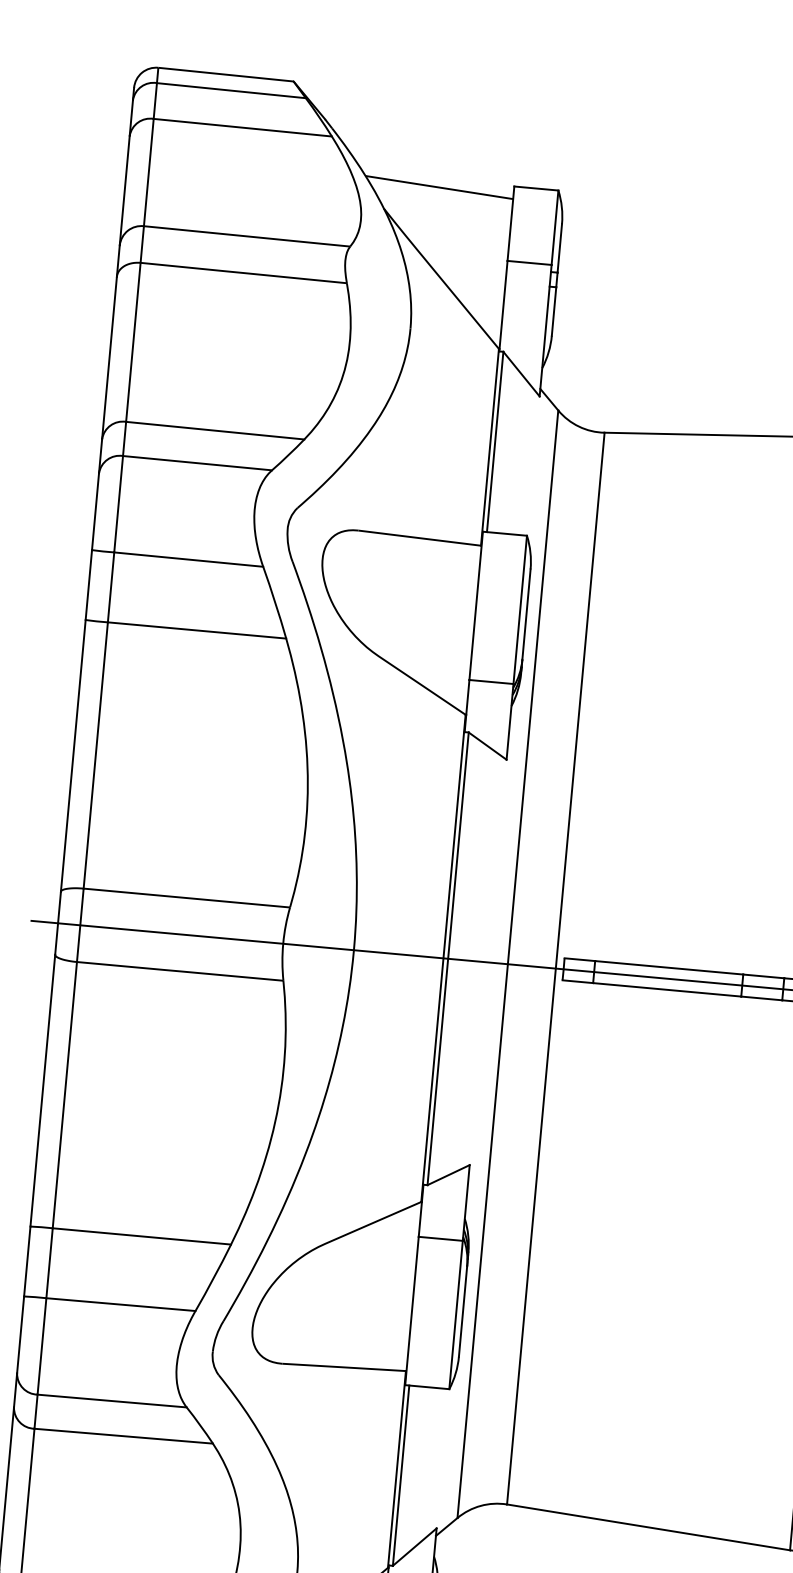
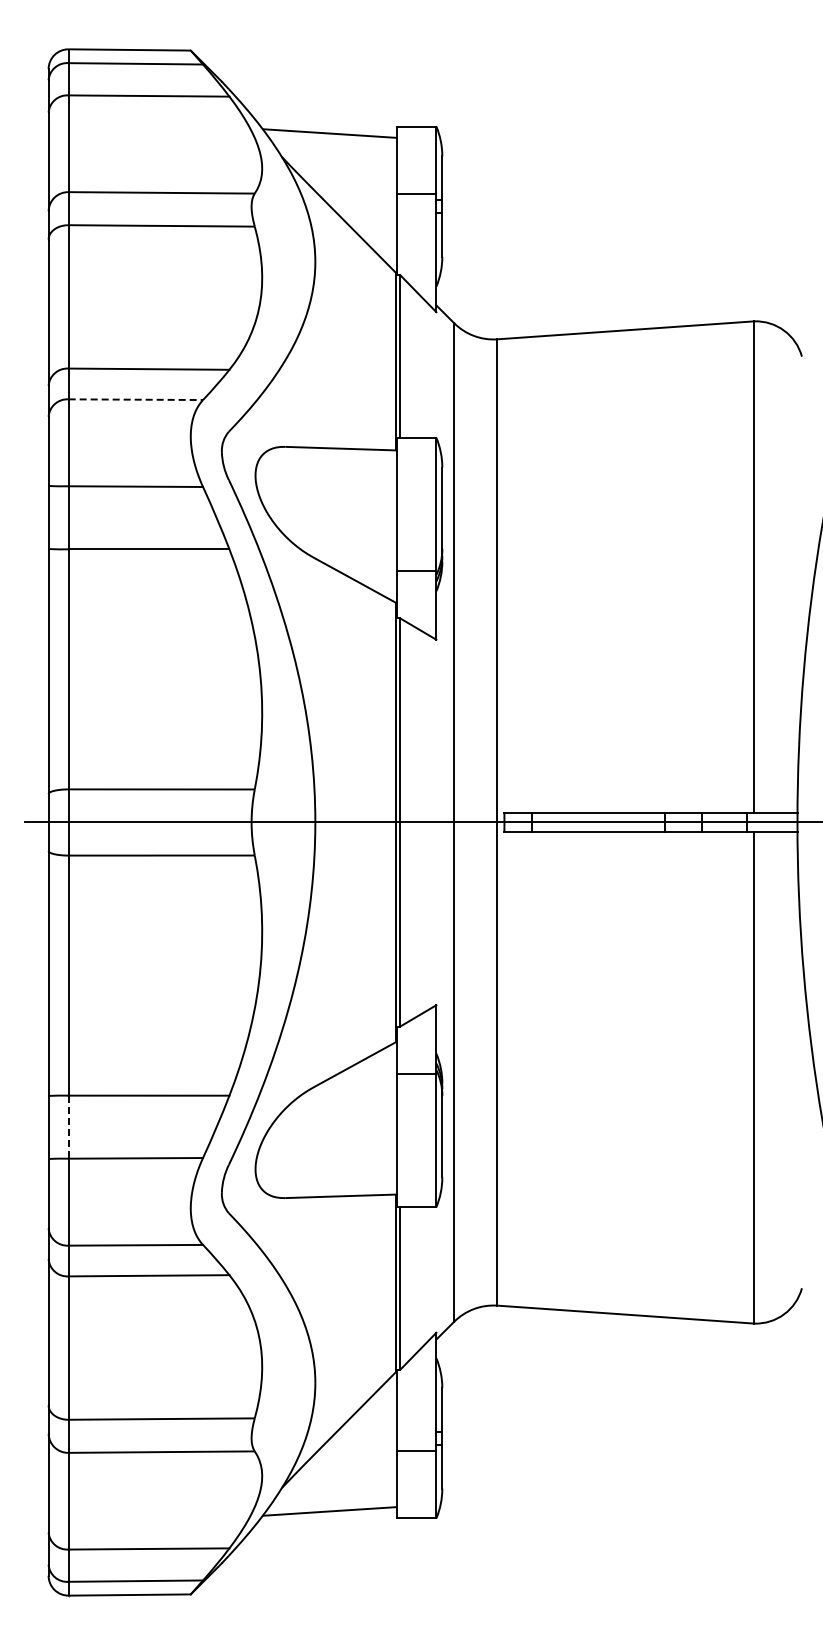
line: (198, 463) -> (136, 399), solid -> dashed
line: (49, 1263) -> (68, 1127), solid -> dashed

